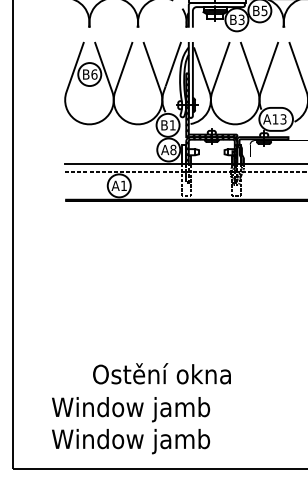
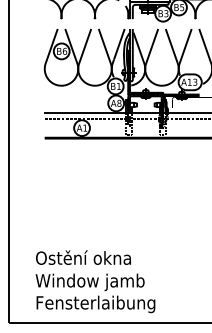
text: (161, 373) -> (83, 257), moved
text: (138, 441) -> (95, 304), Window jamb -> Fensterlaibung

